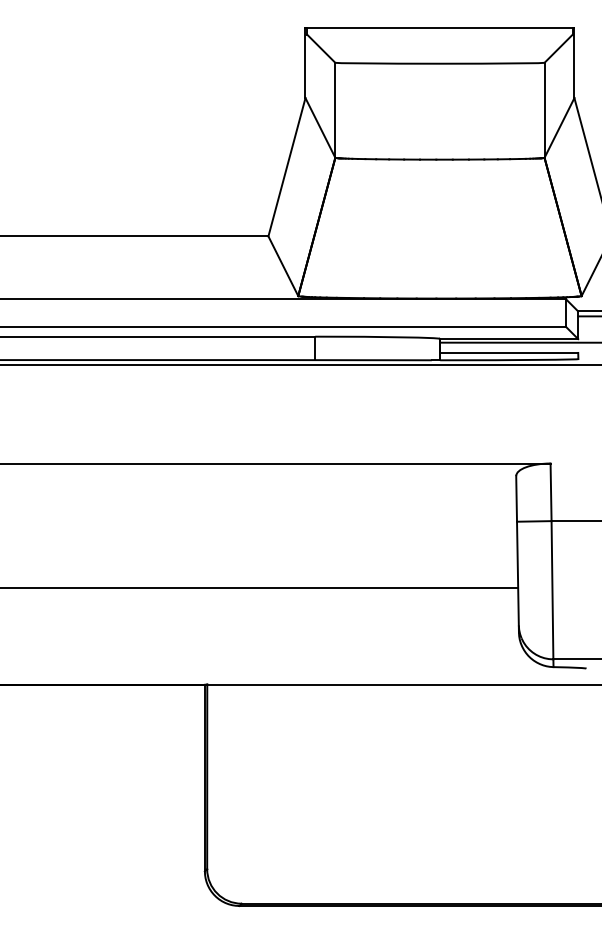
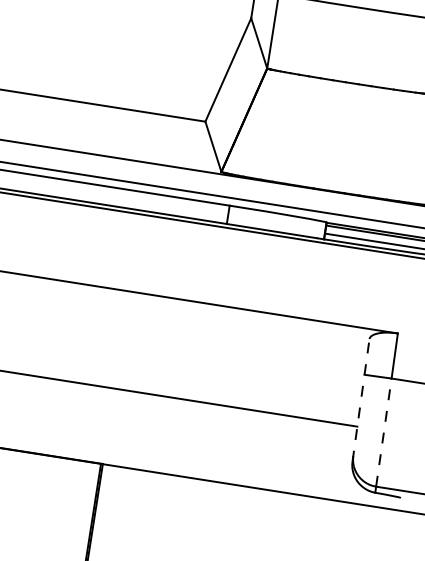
line: (517, 553) -> (361, 399), solid -> dashed
line: (552, 589) -> (383, 432), solid -> dashed

